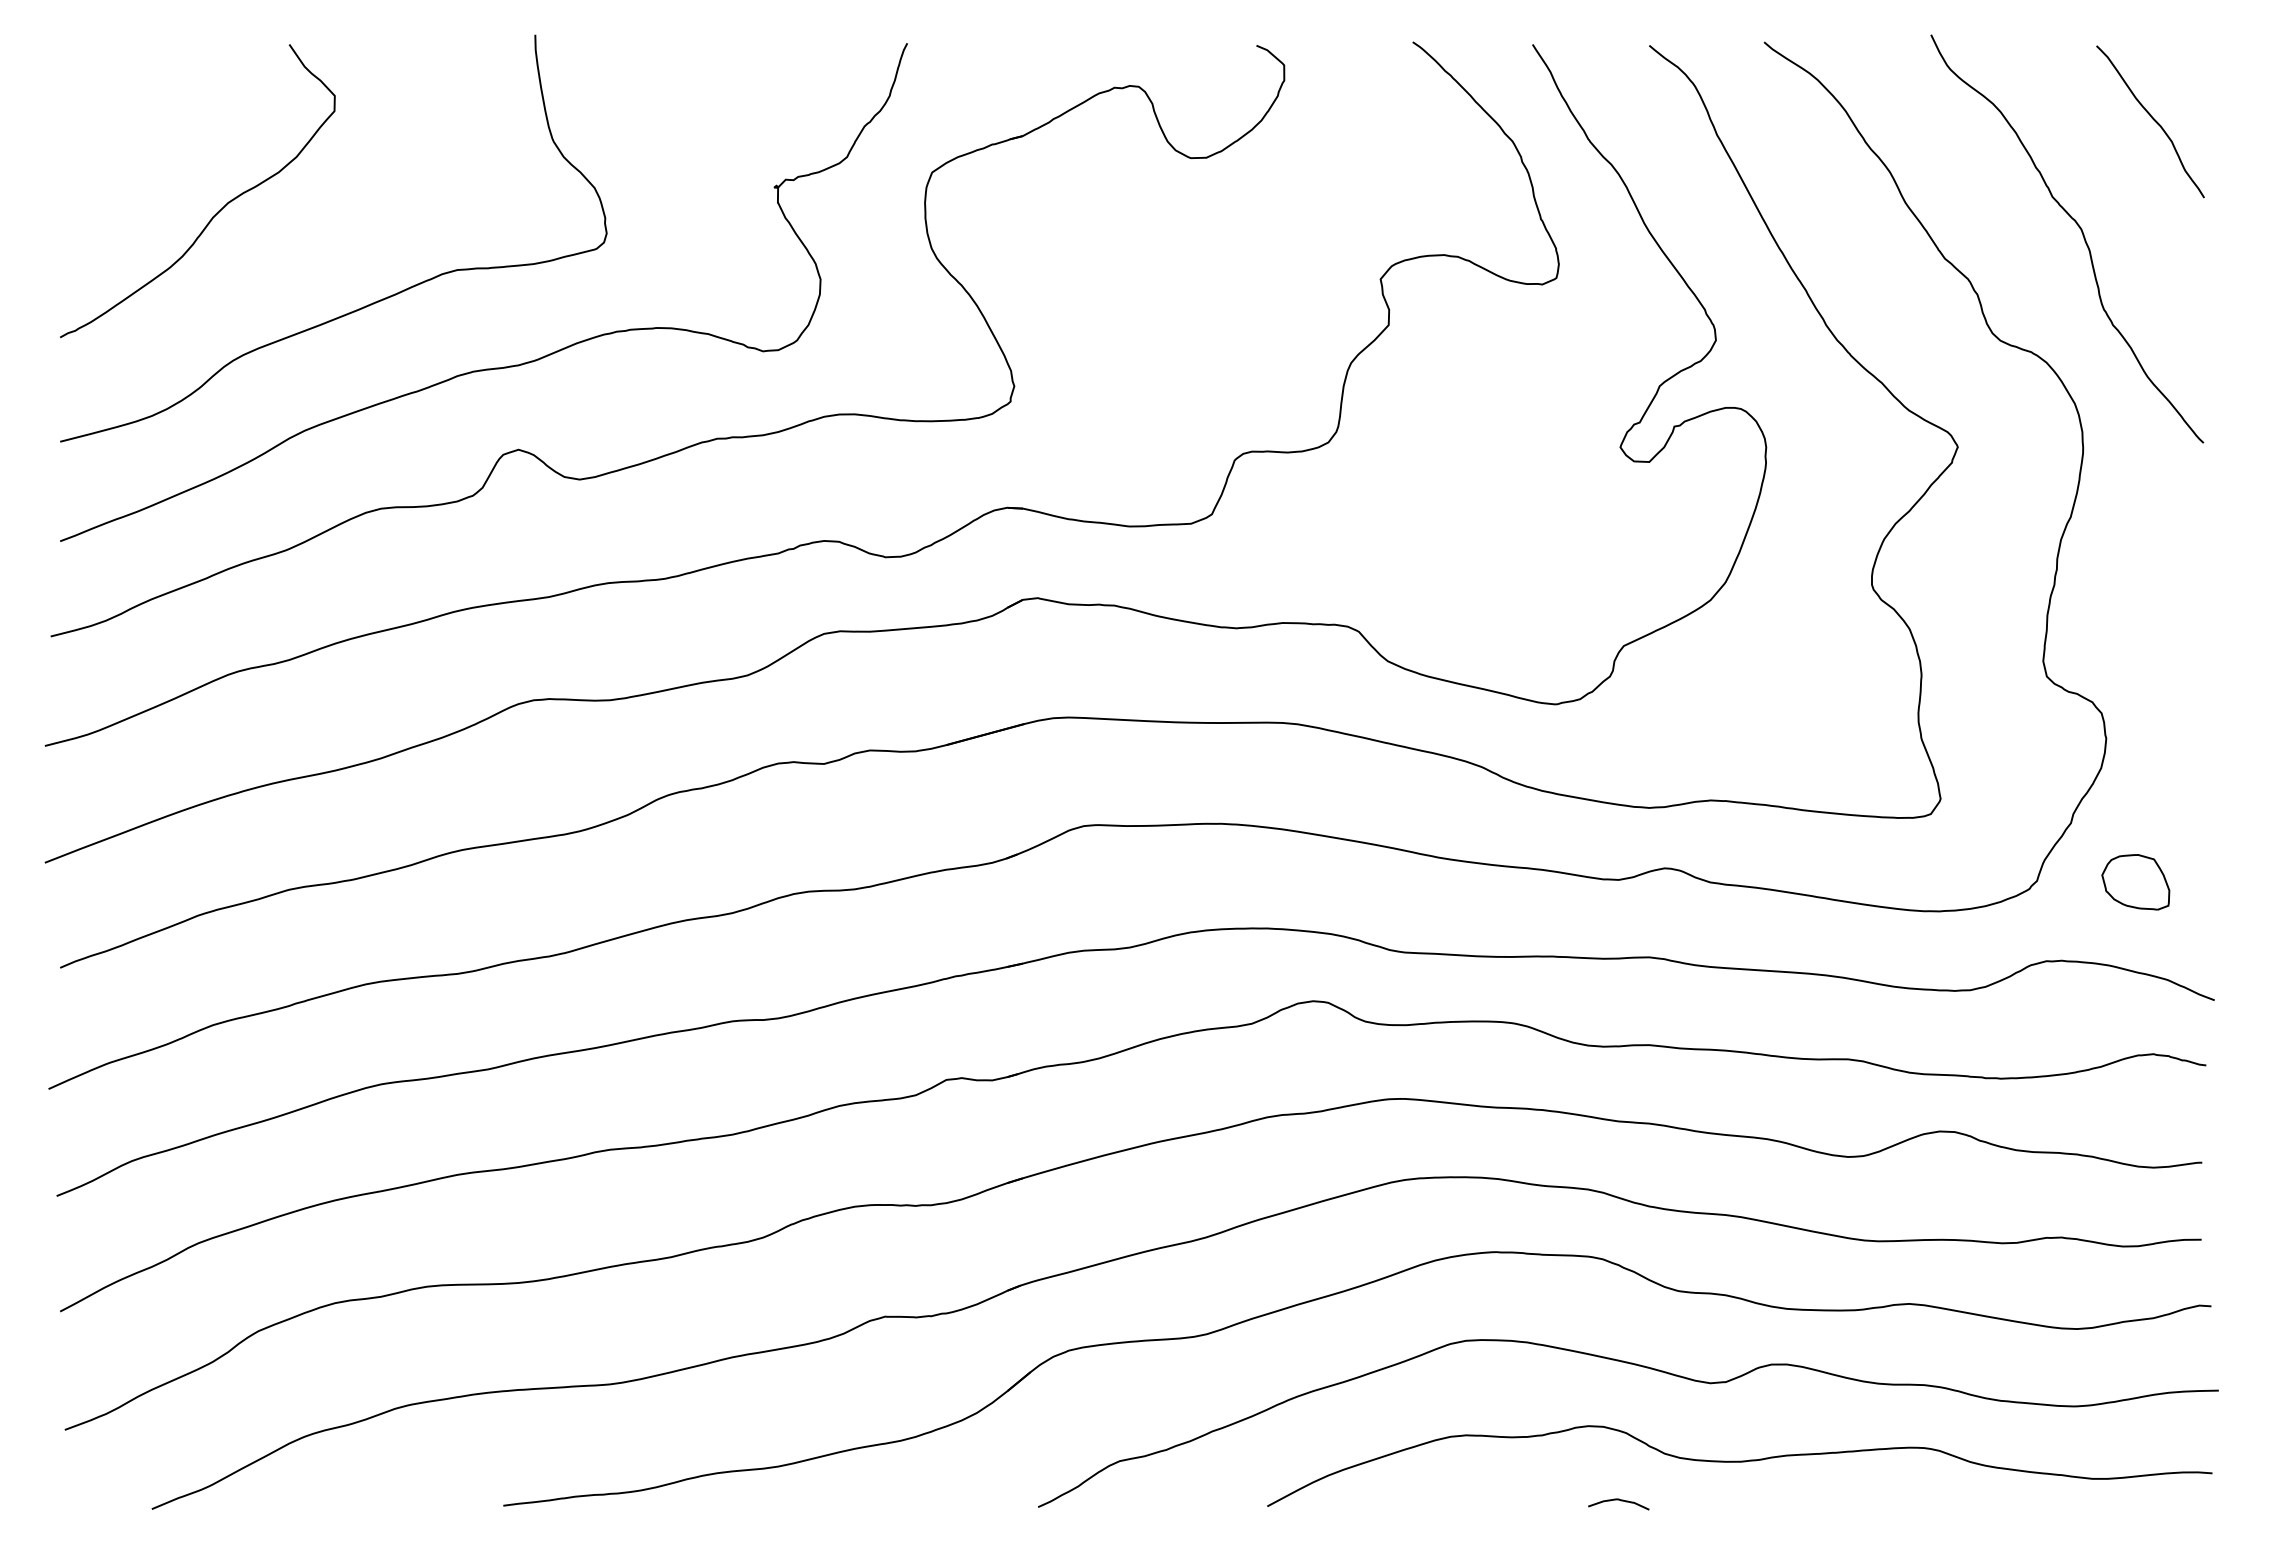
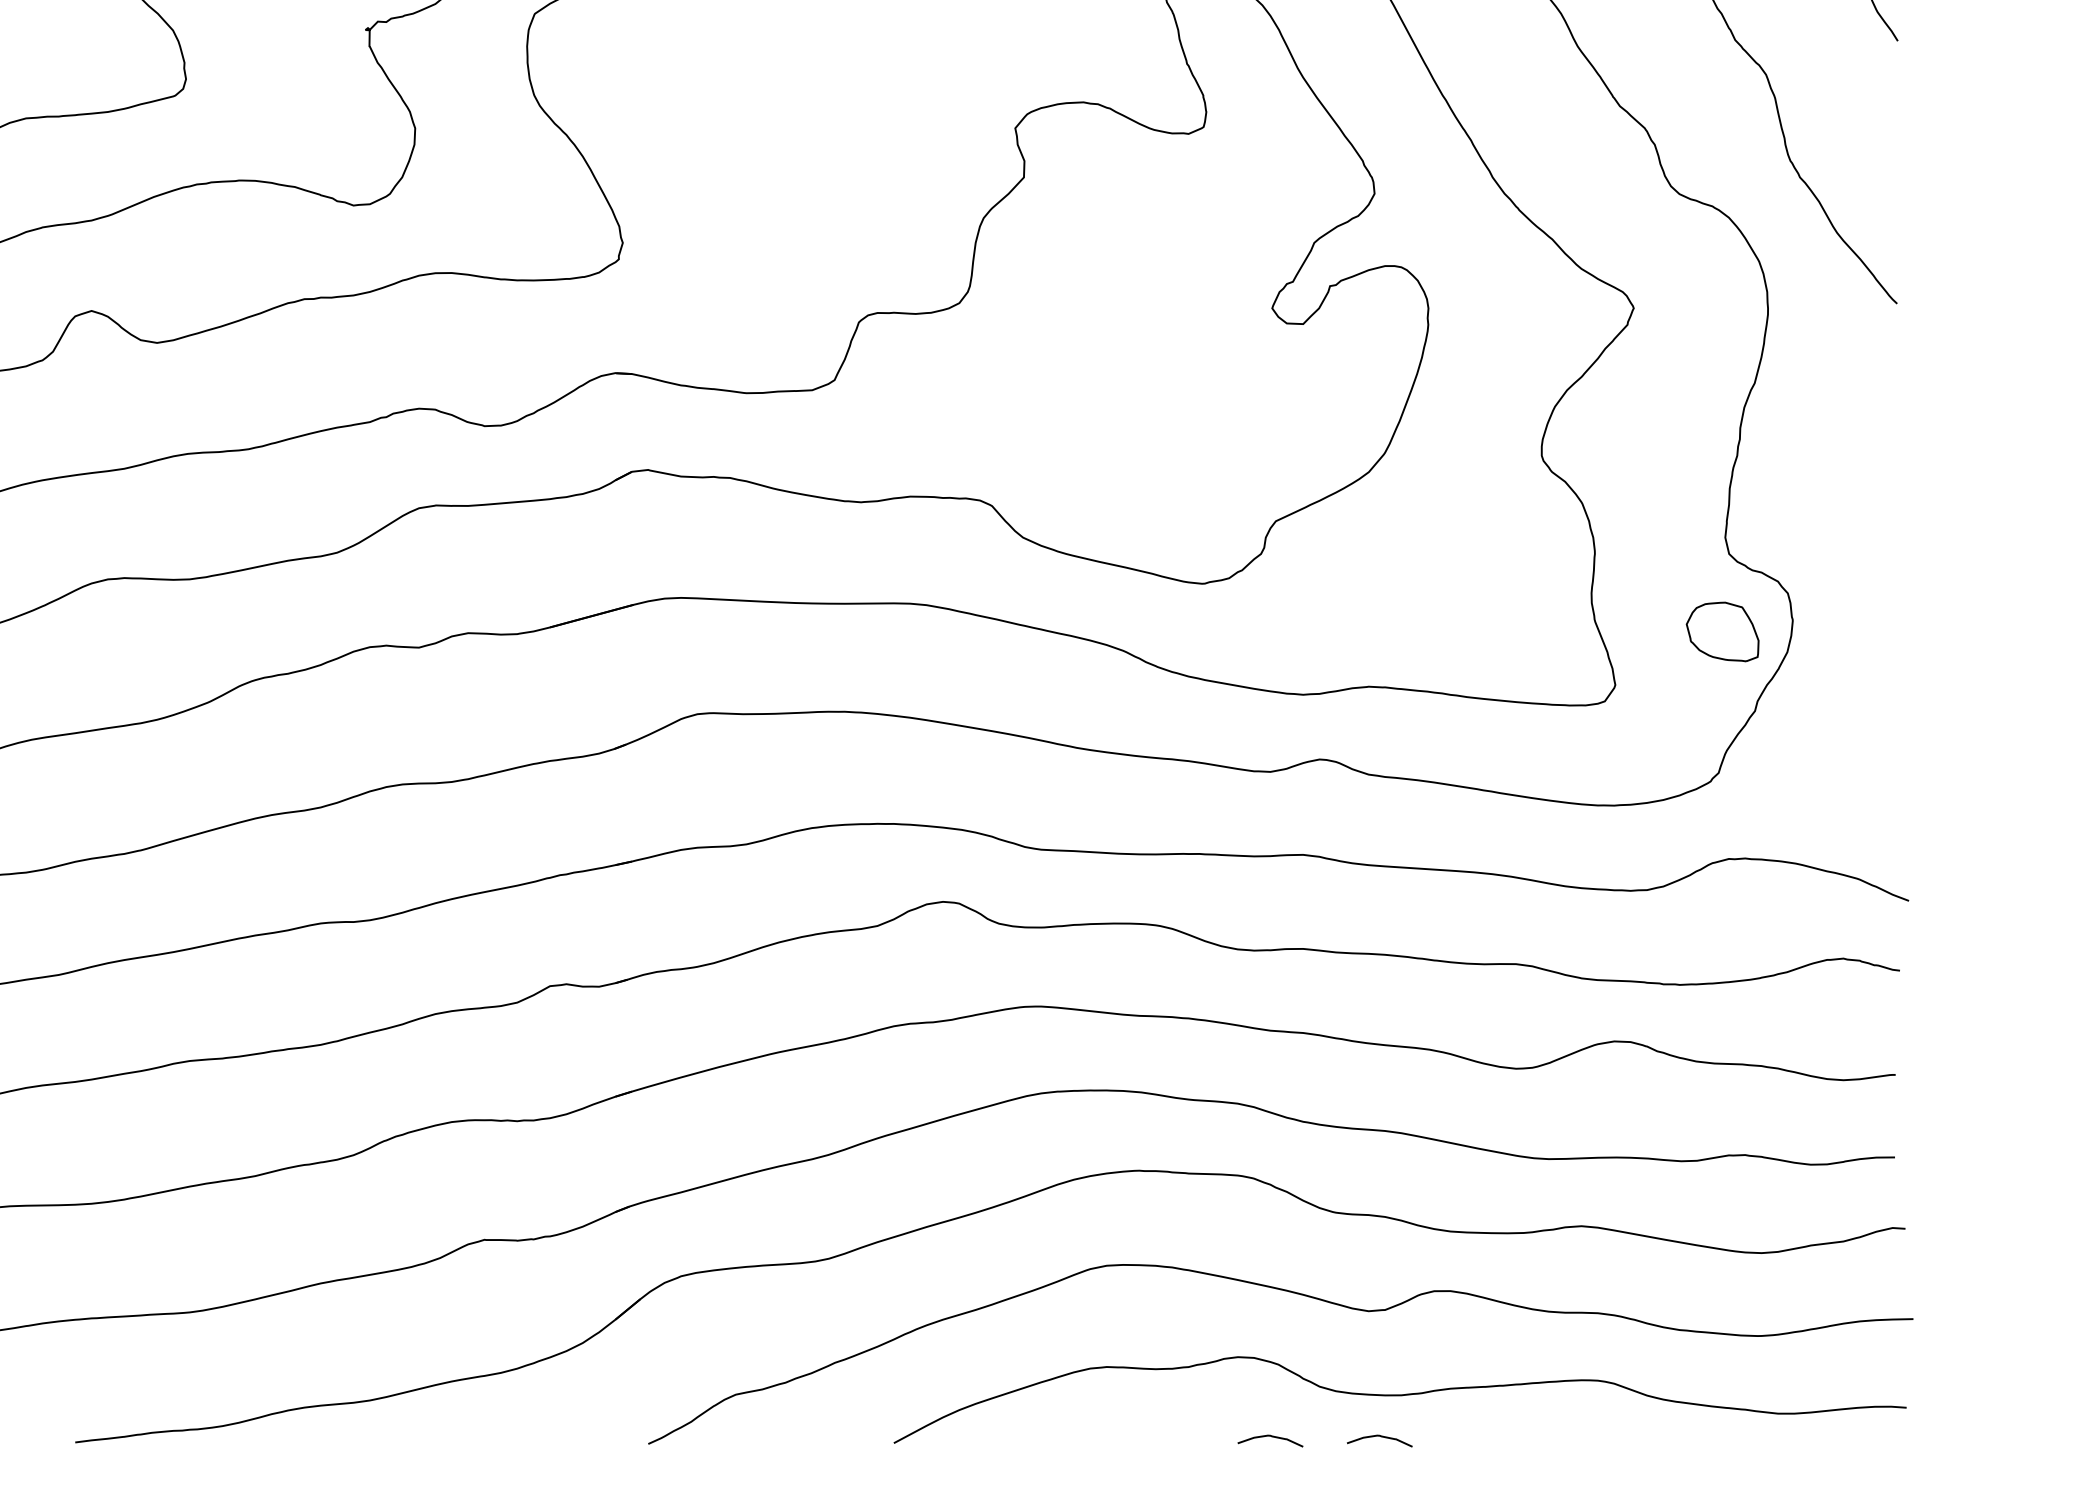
part: (2135, 882) -> (1722, 632), moved
curve: (1720, 1500) -> (1379, 1436), added

